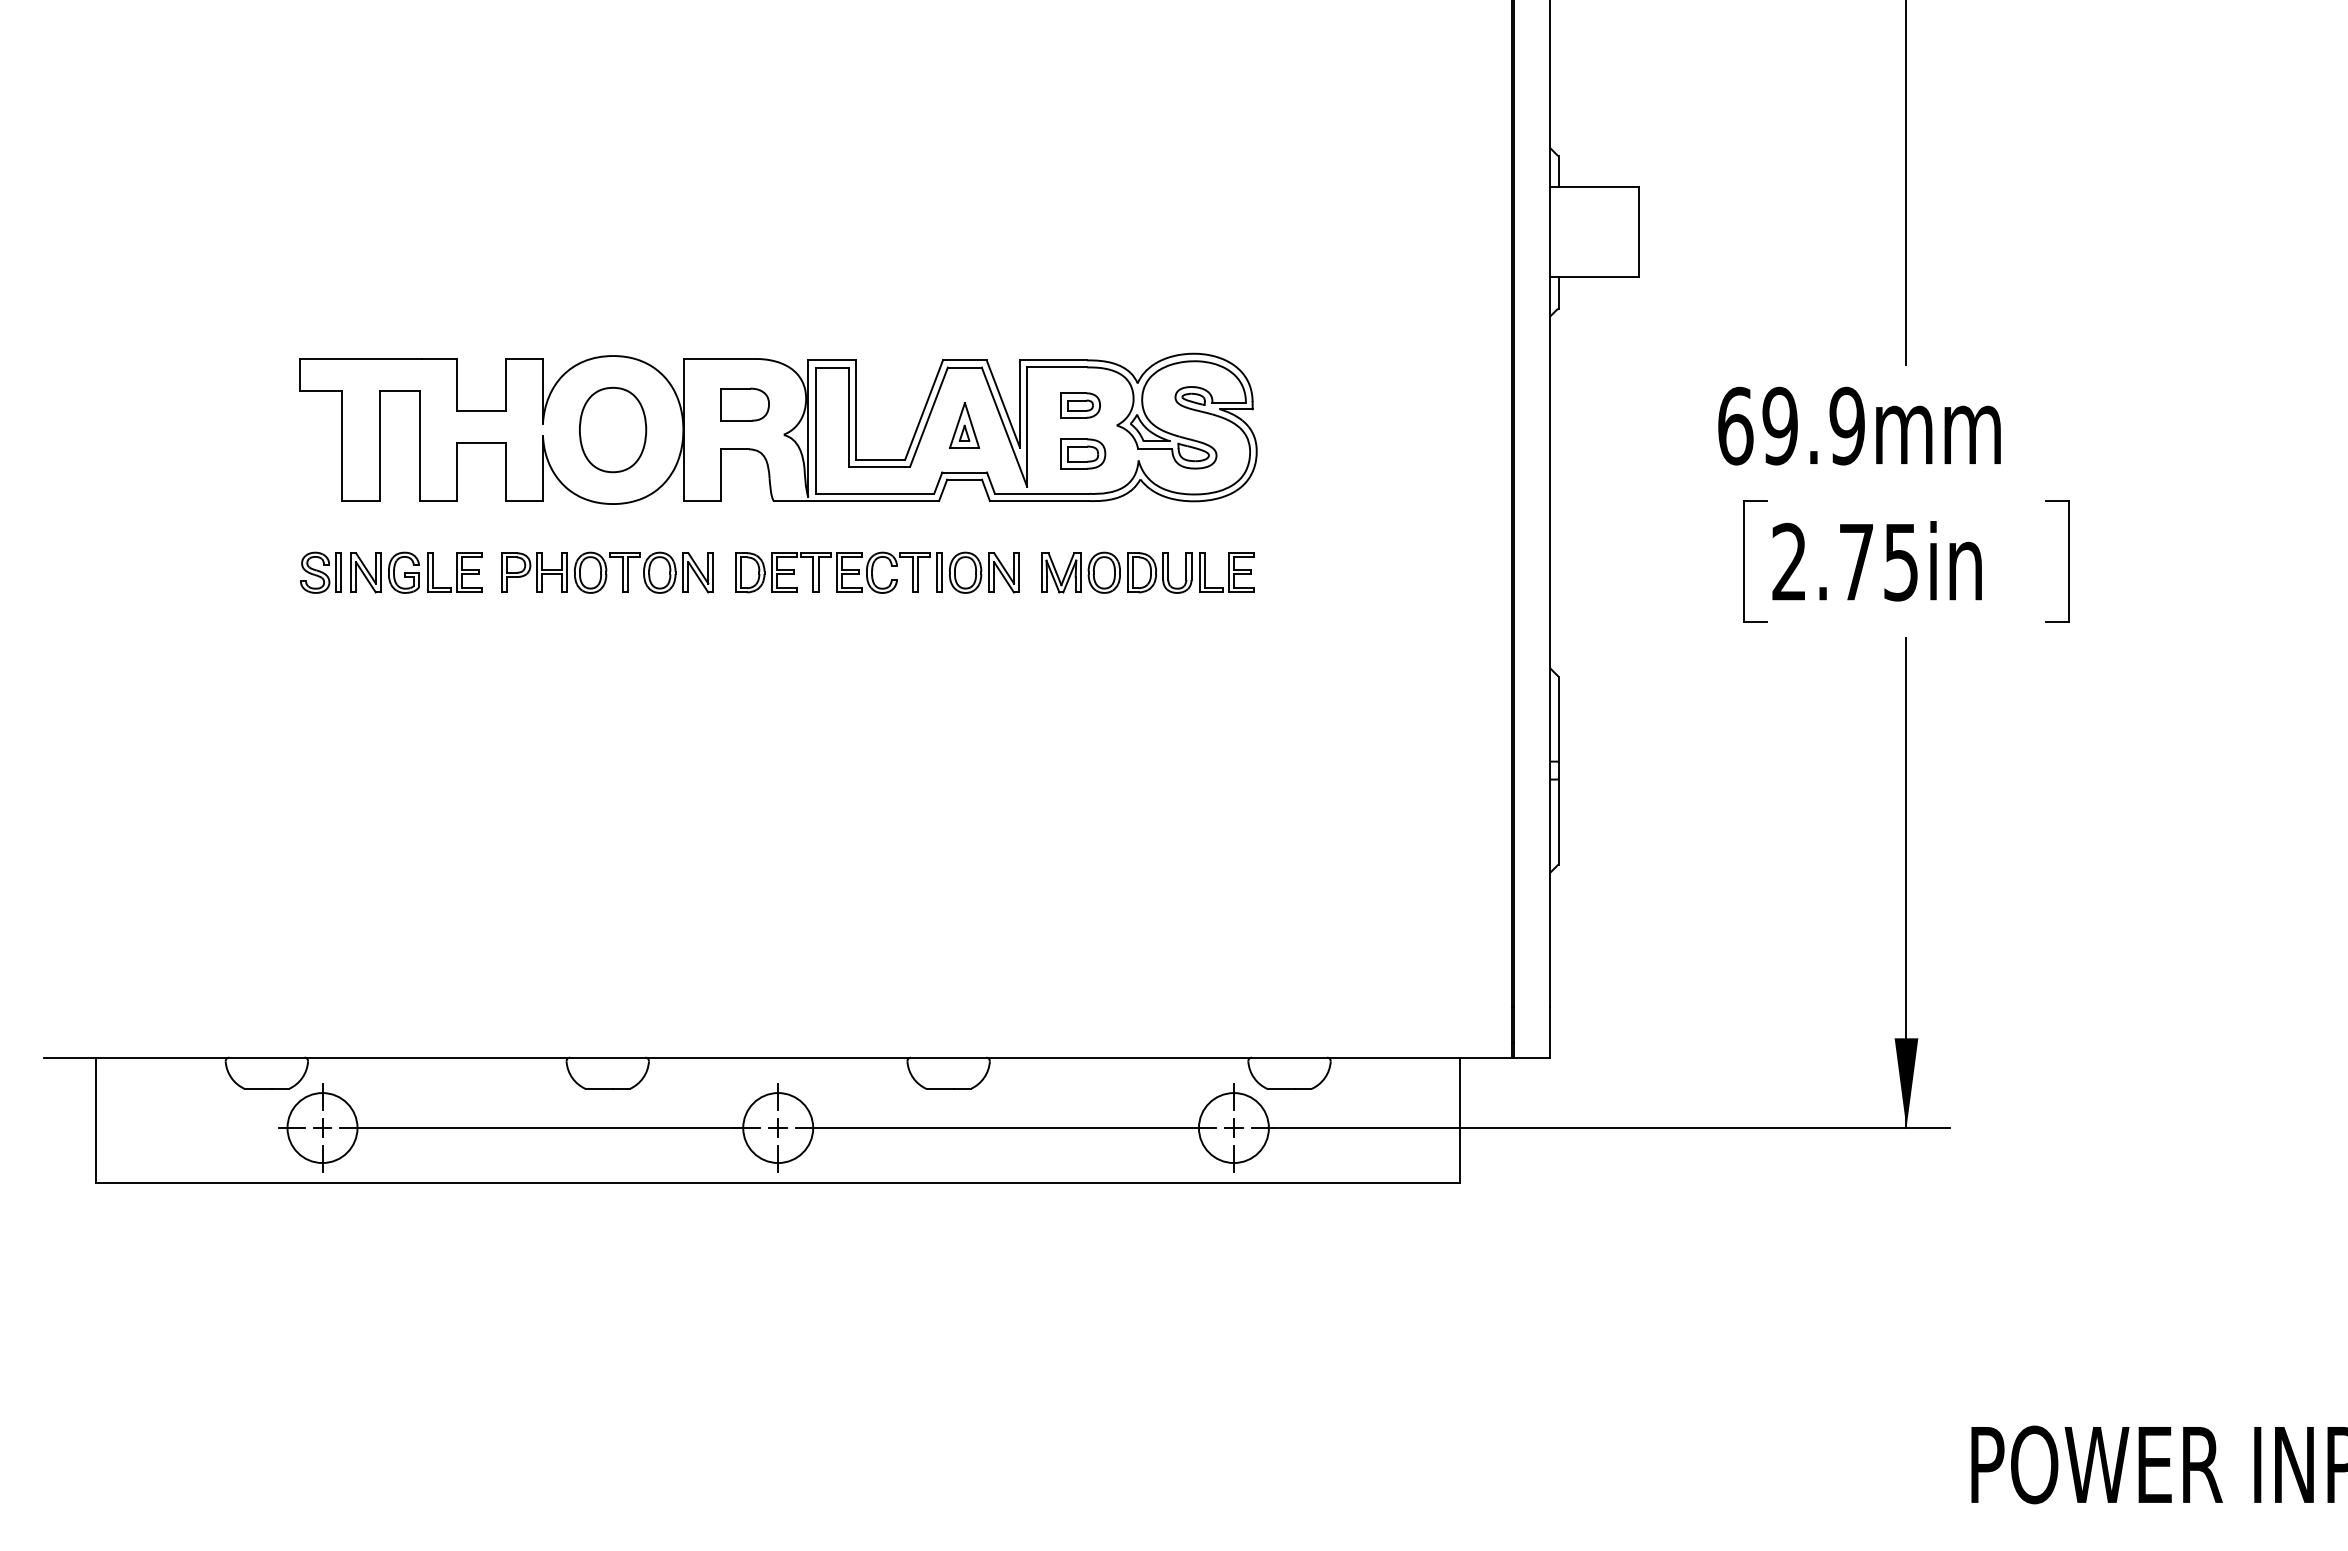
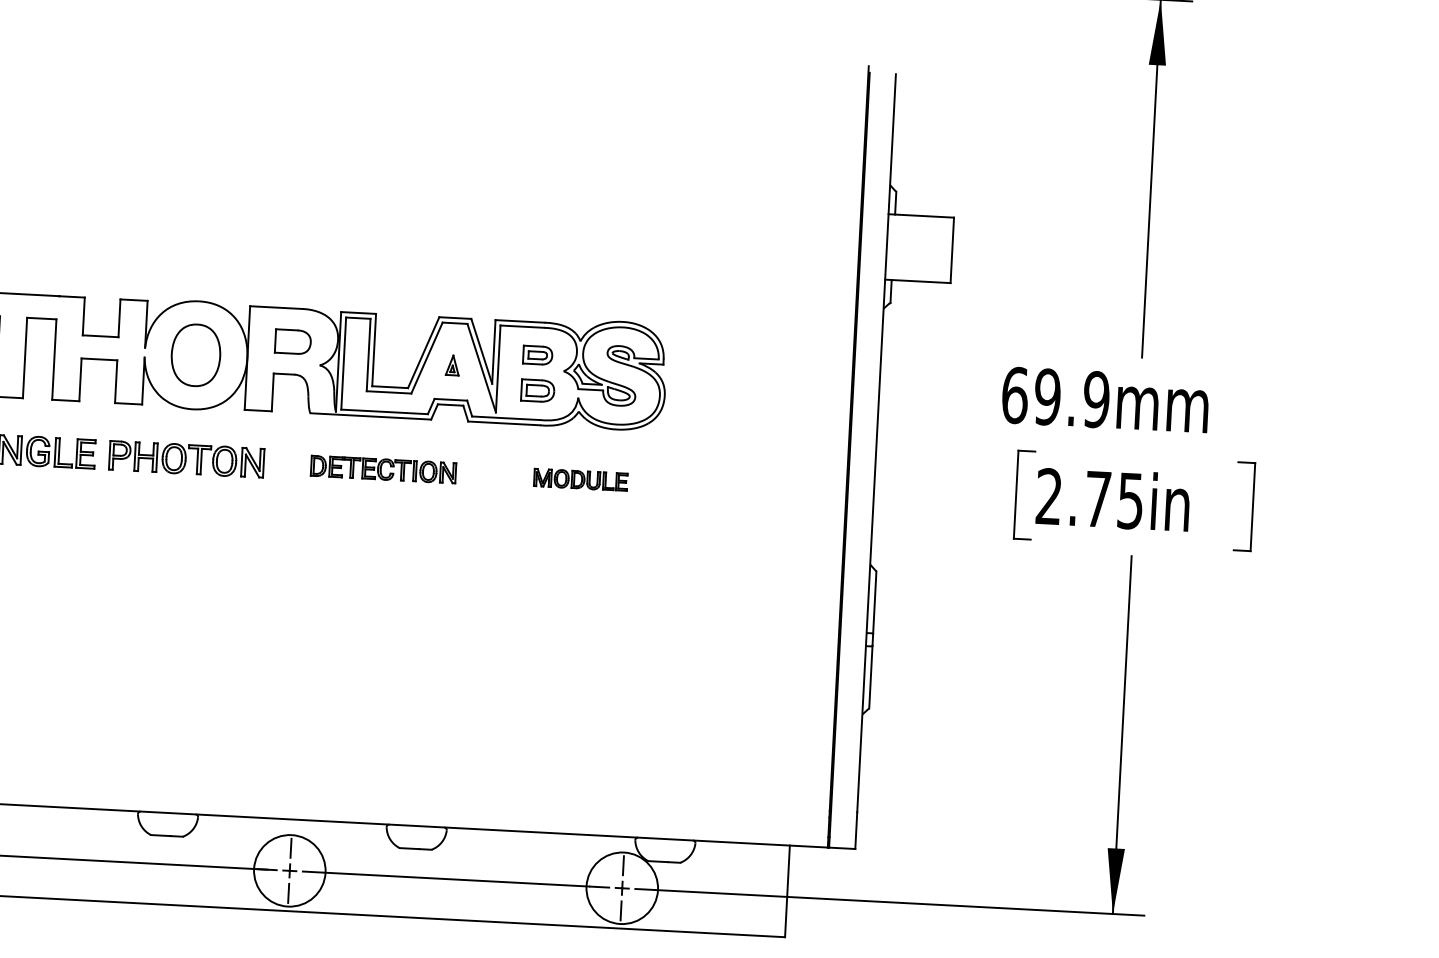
part: (964, 425) -> (452, 365), size x0.6
part: (877, 572) -> (383, 469), size x0.7
part: (1147, 572) -> (580, 479), size x0.6
circle: (778, 1128) -> (290, 871), size x1.4
circle: (1233, 1128) -> (621, 888), size x1.4

